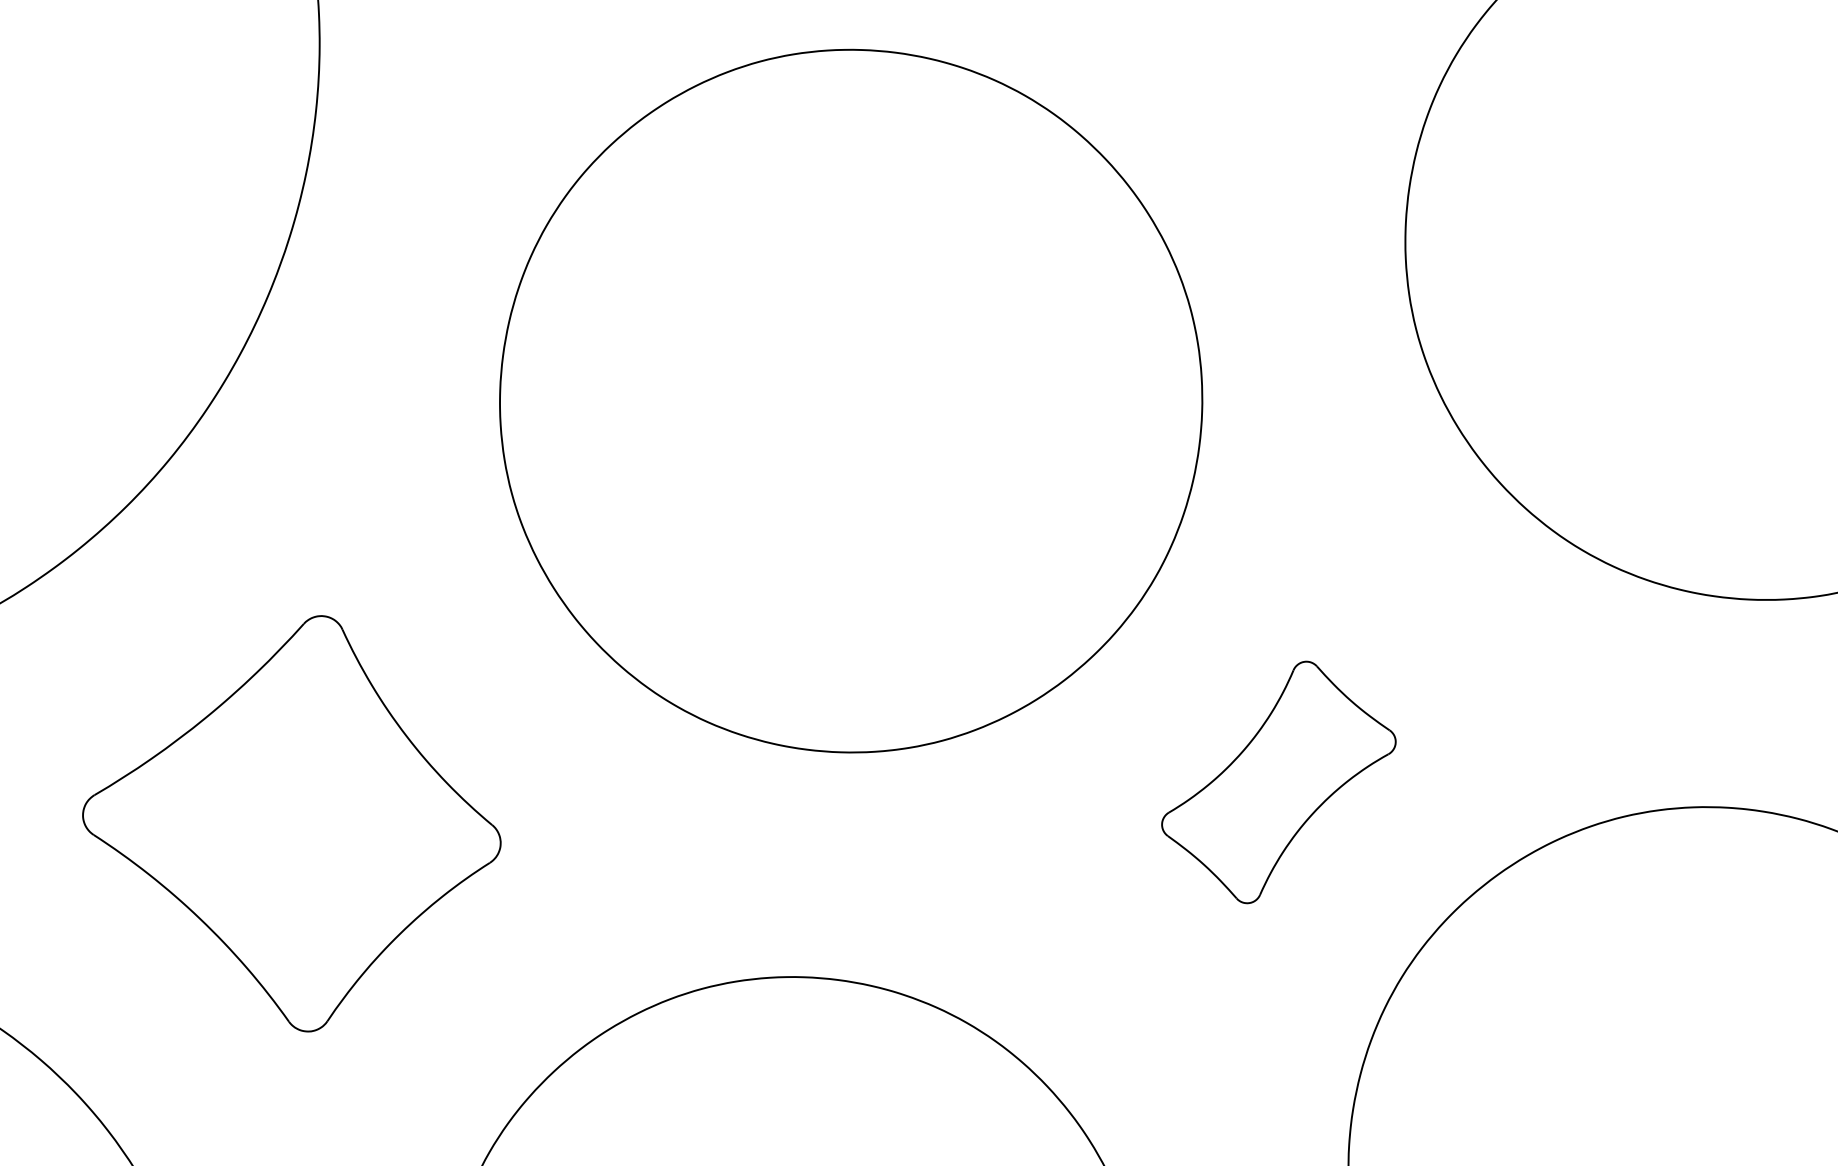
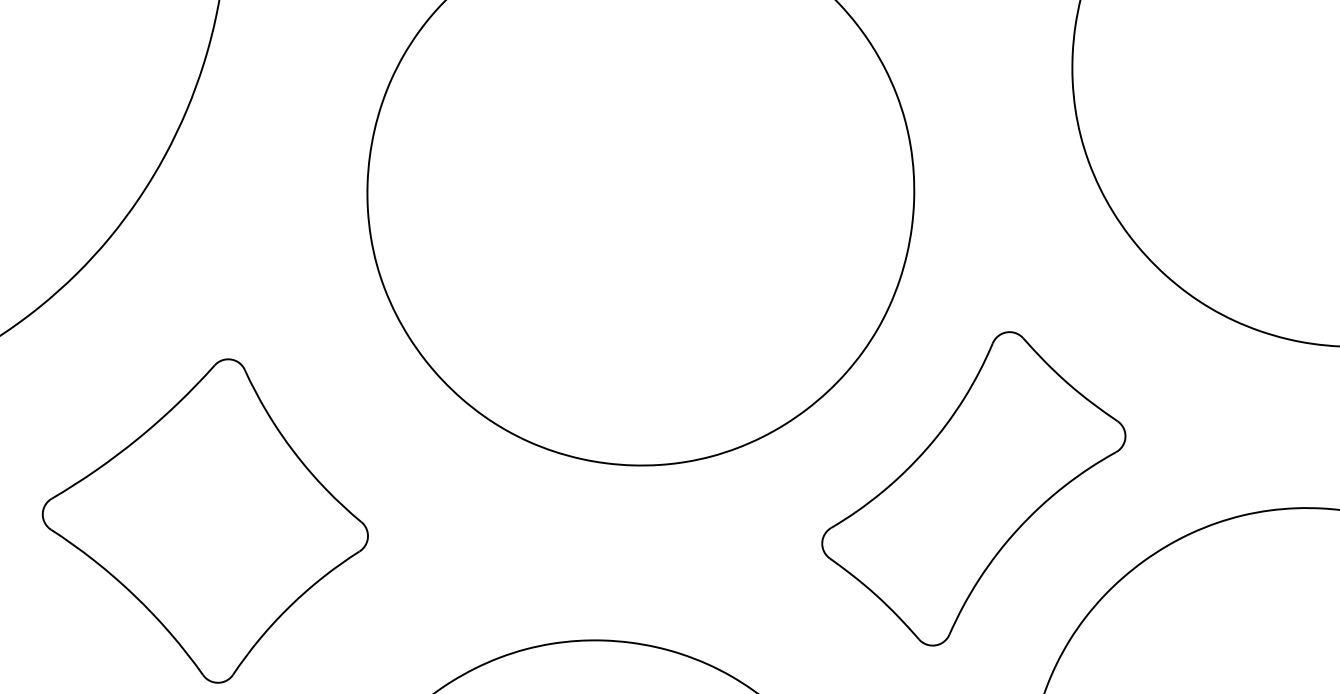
part: (1278, 782) -> (973, 488), size x1.67

